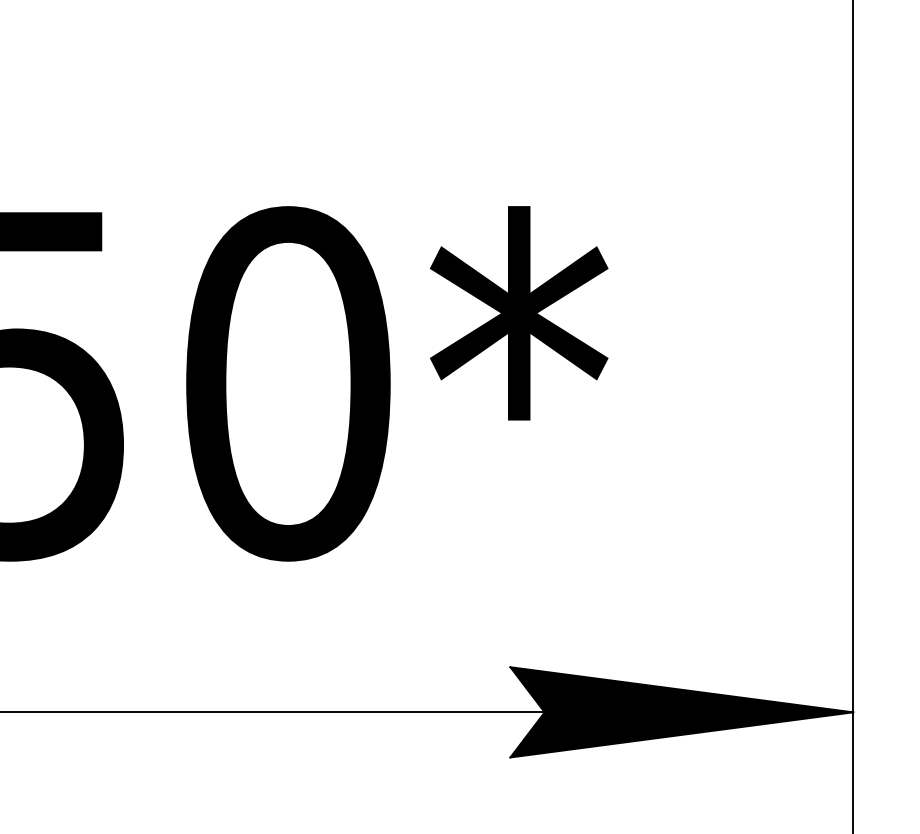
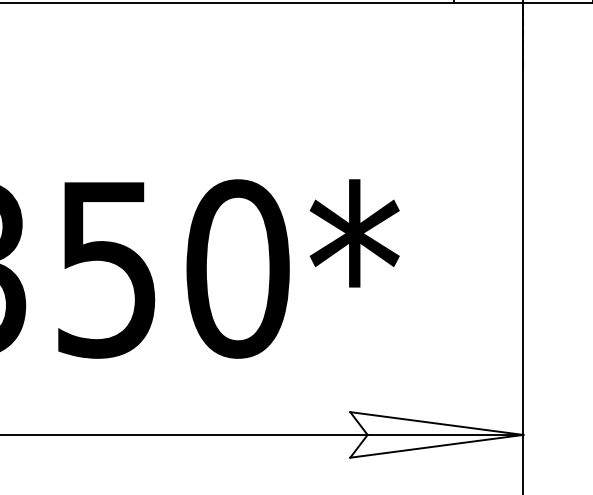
fill: (681, 711) -> (436, 434), removed

